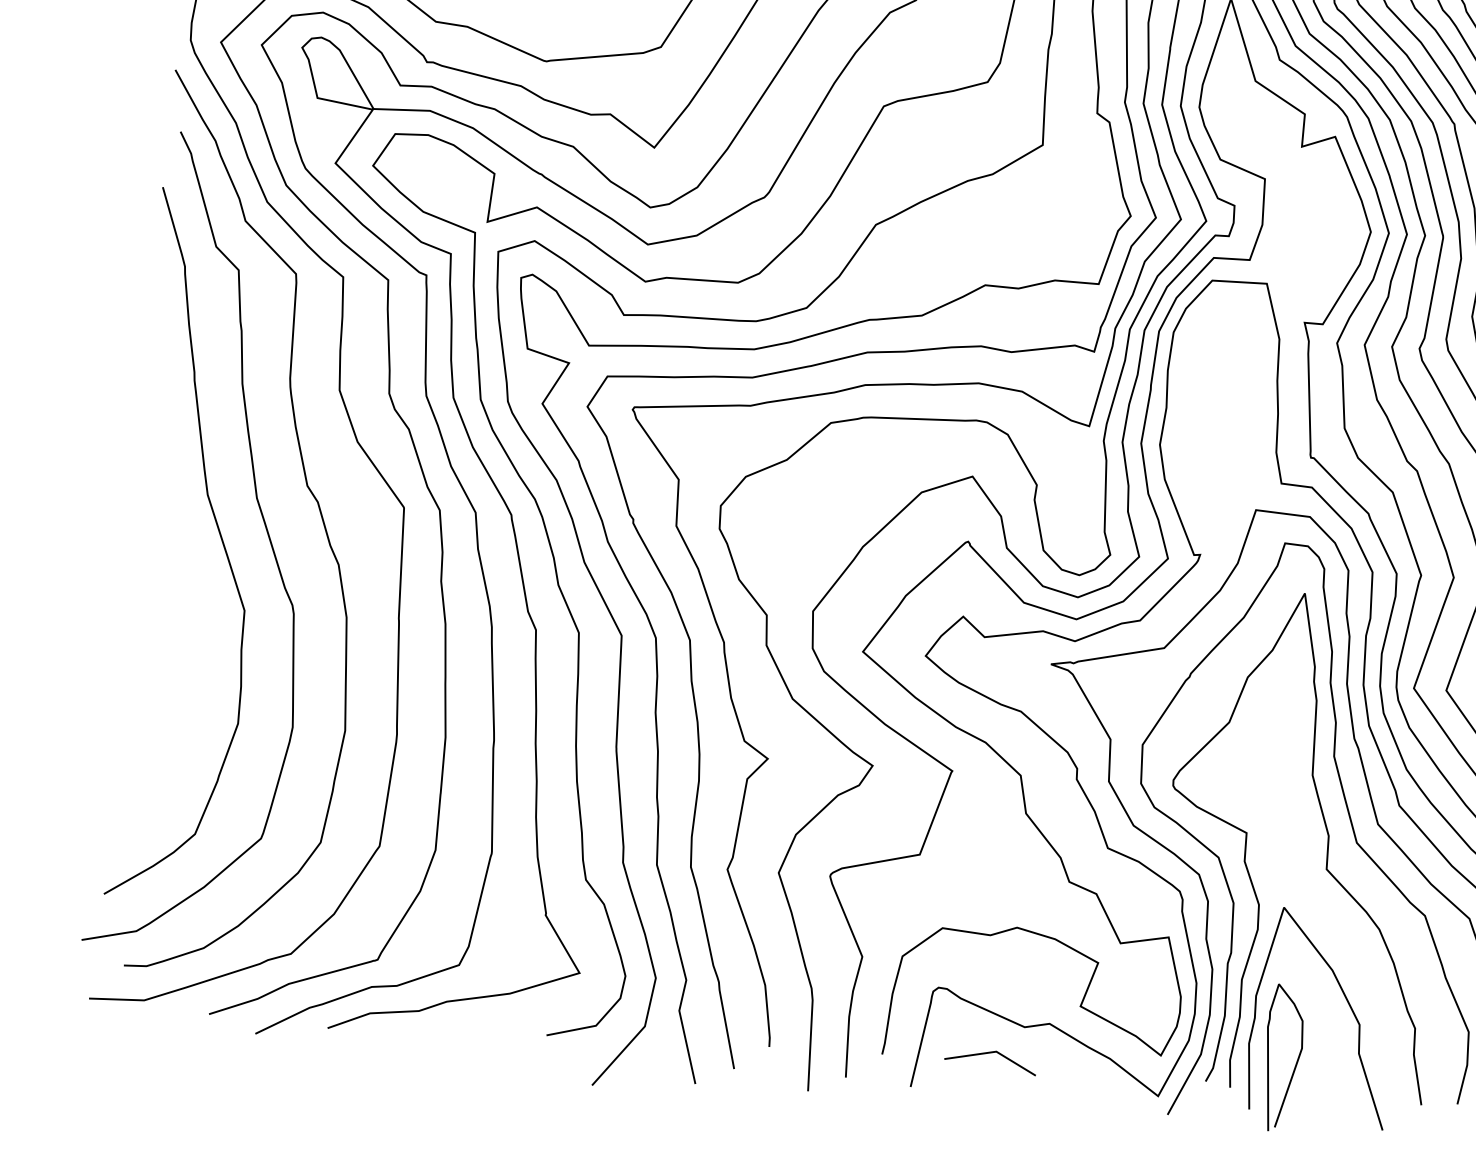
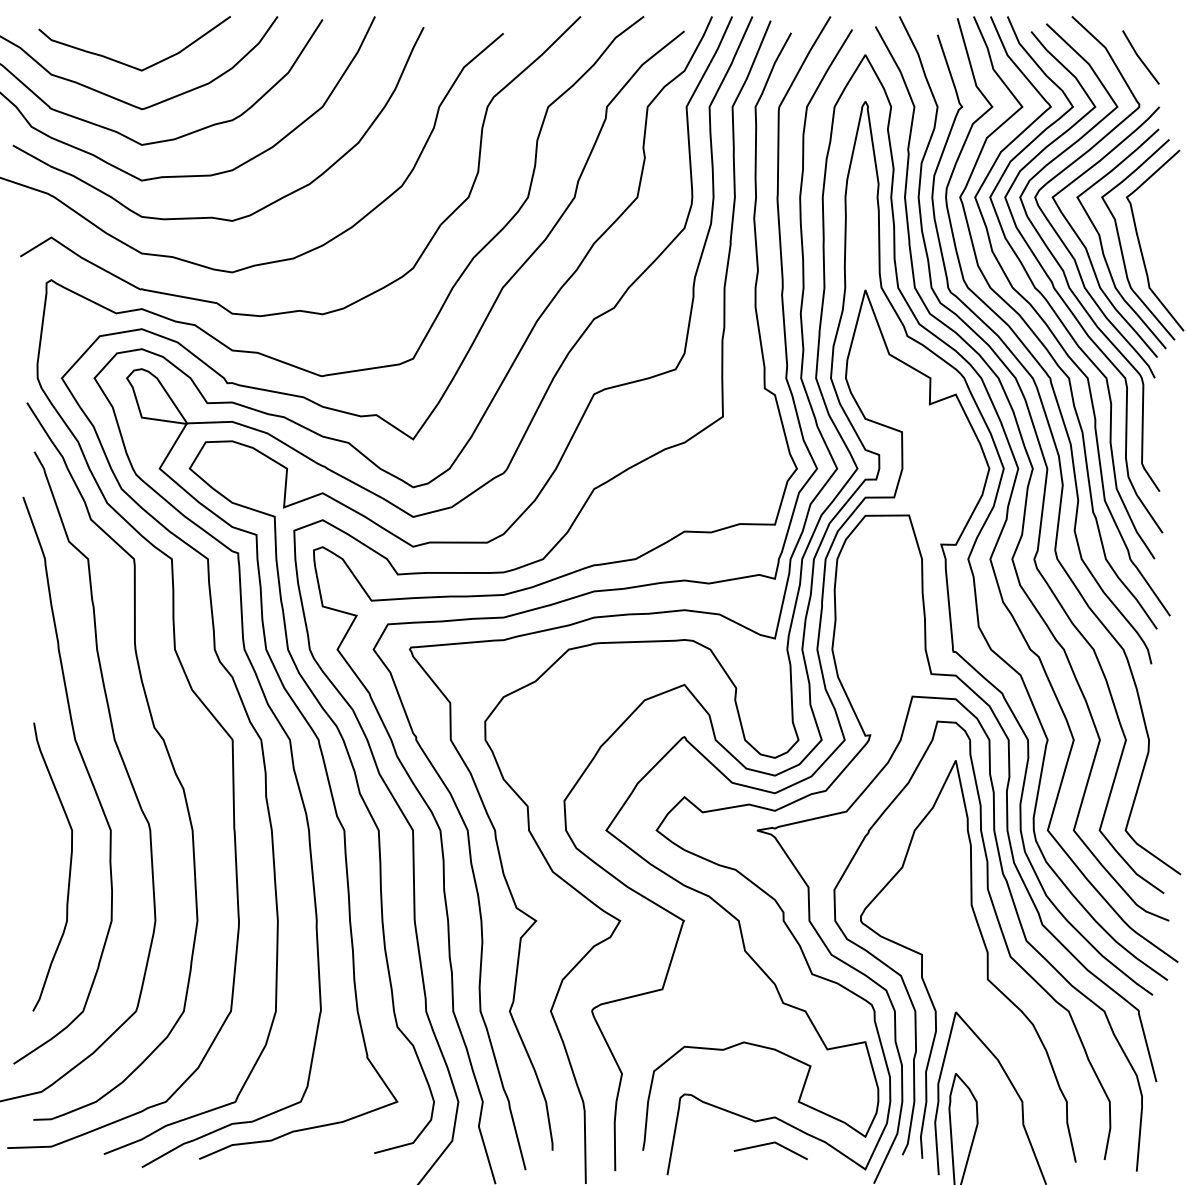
curve: (190, 652) -> (69, 866), added
line: (990, 1053) -> (770, 1144), moved

